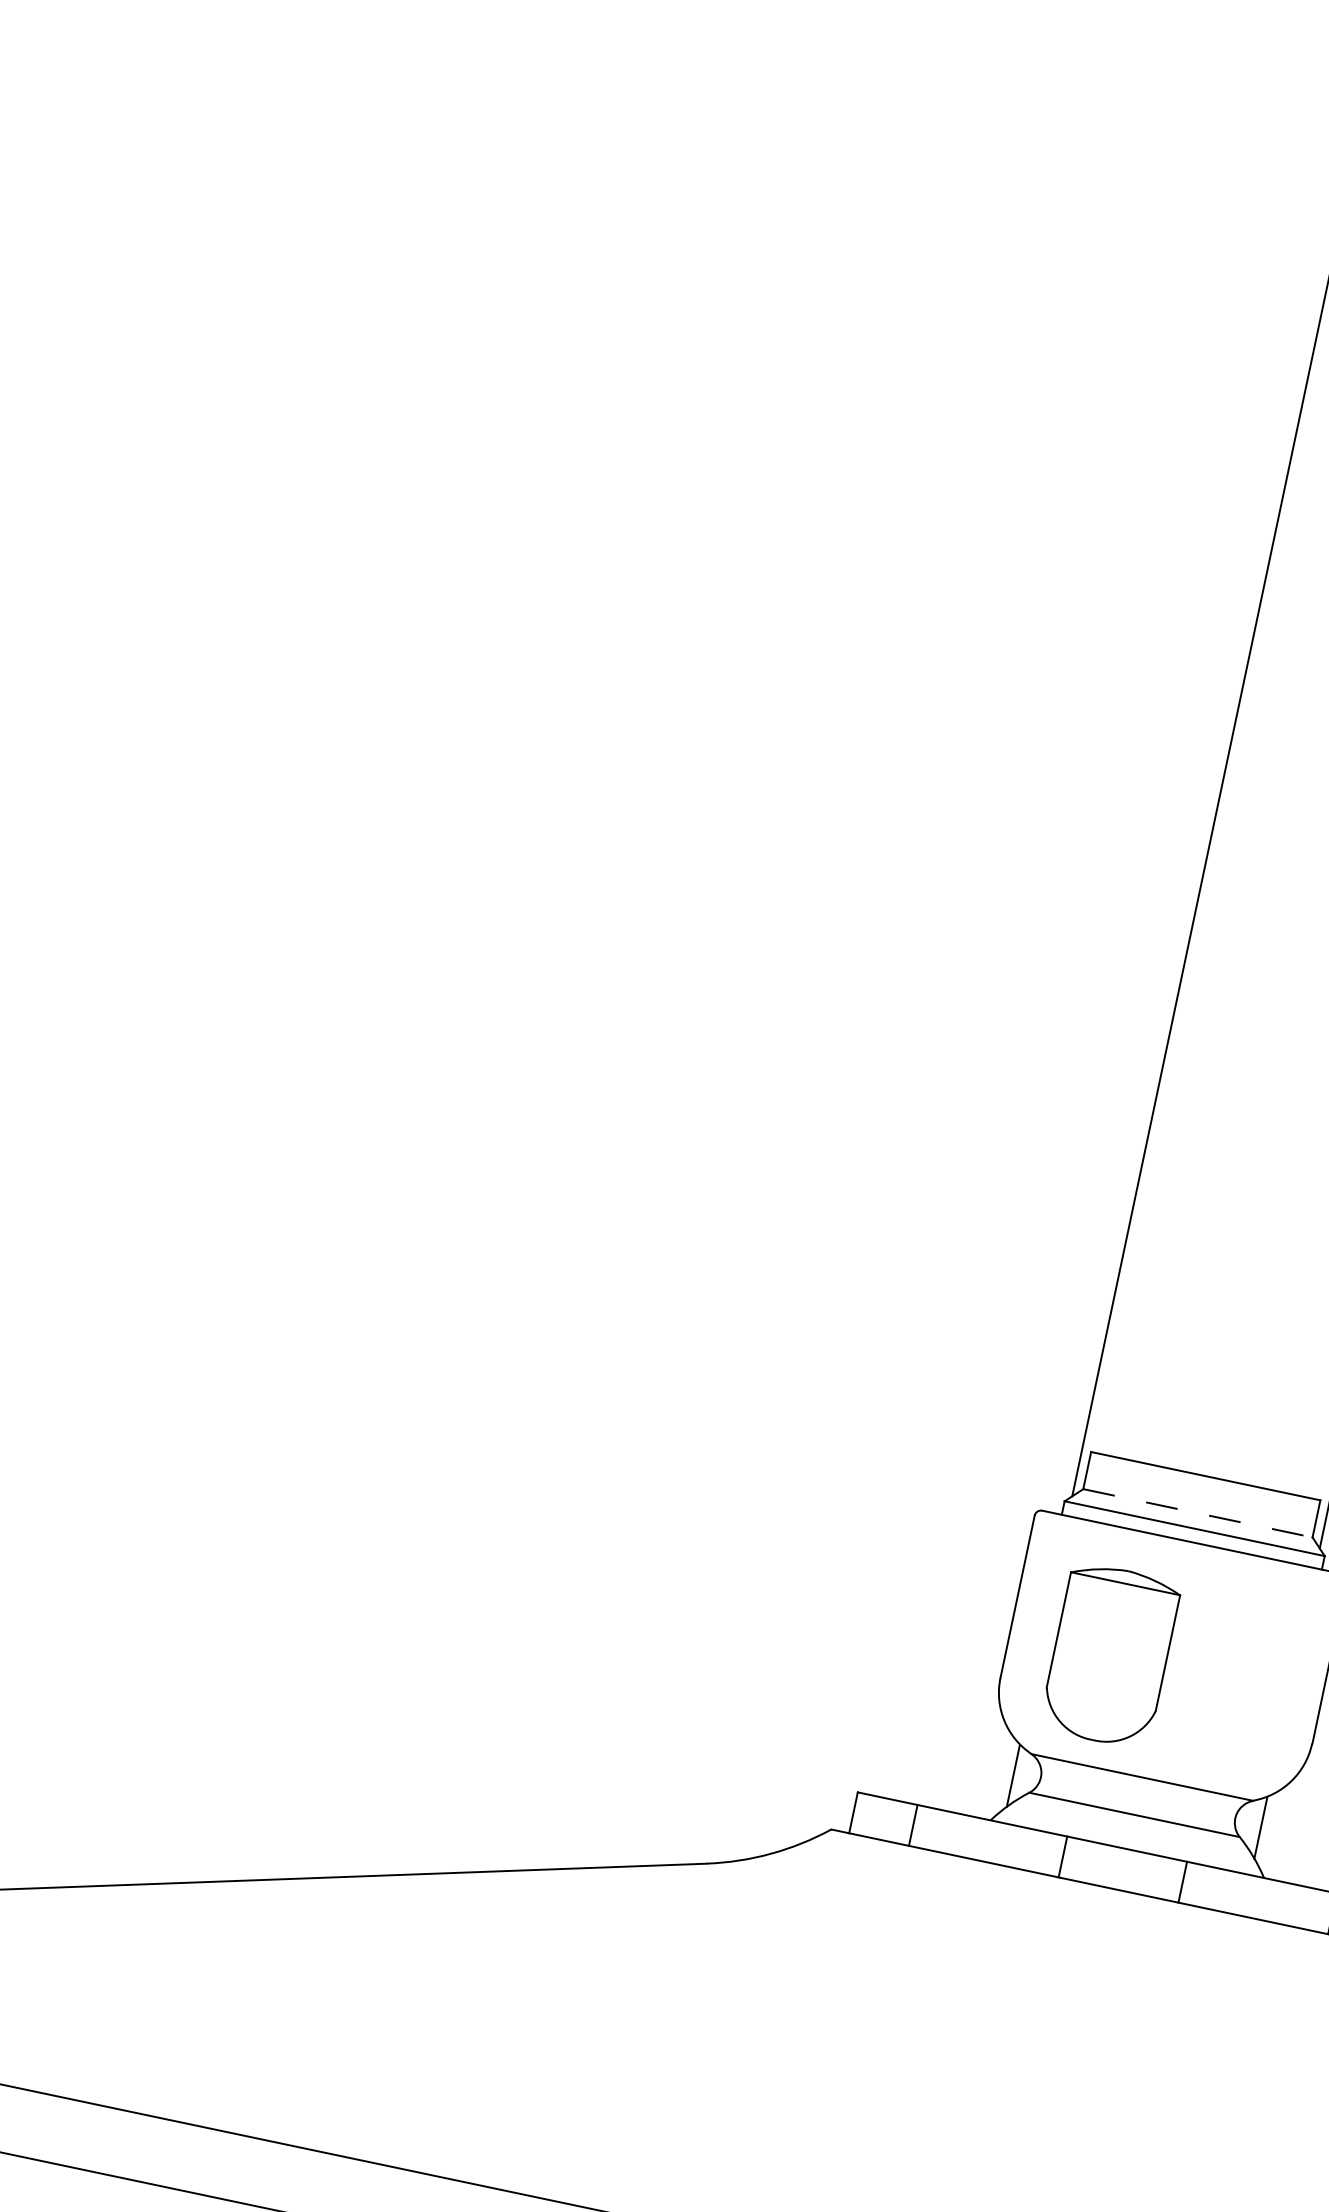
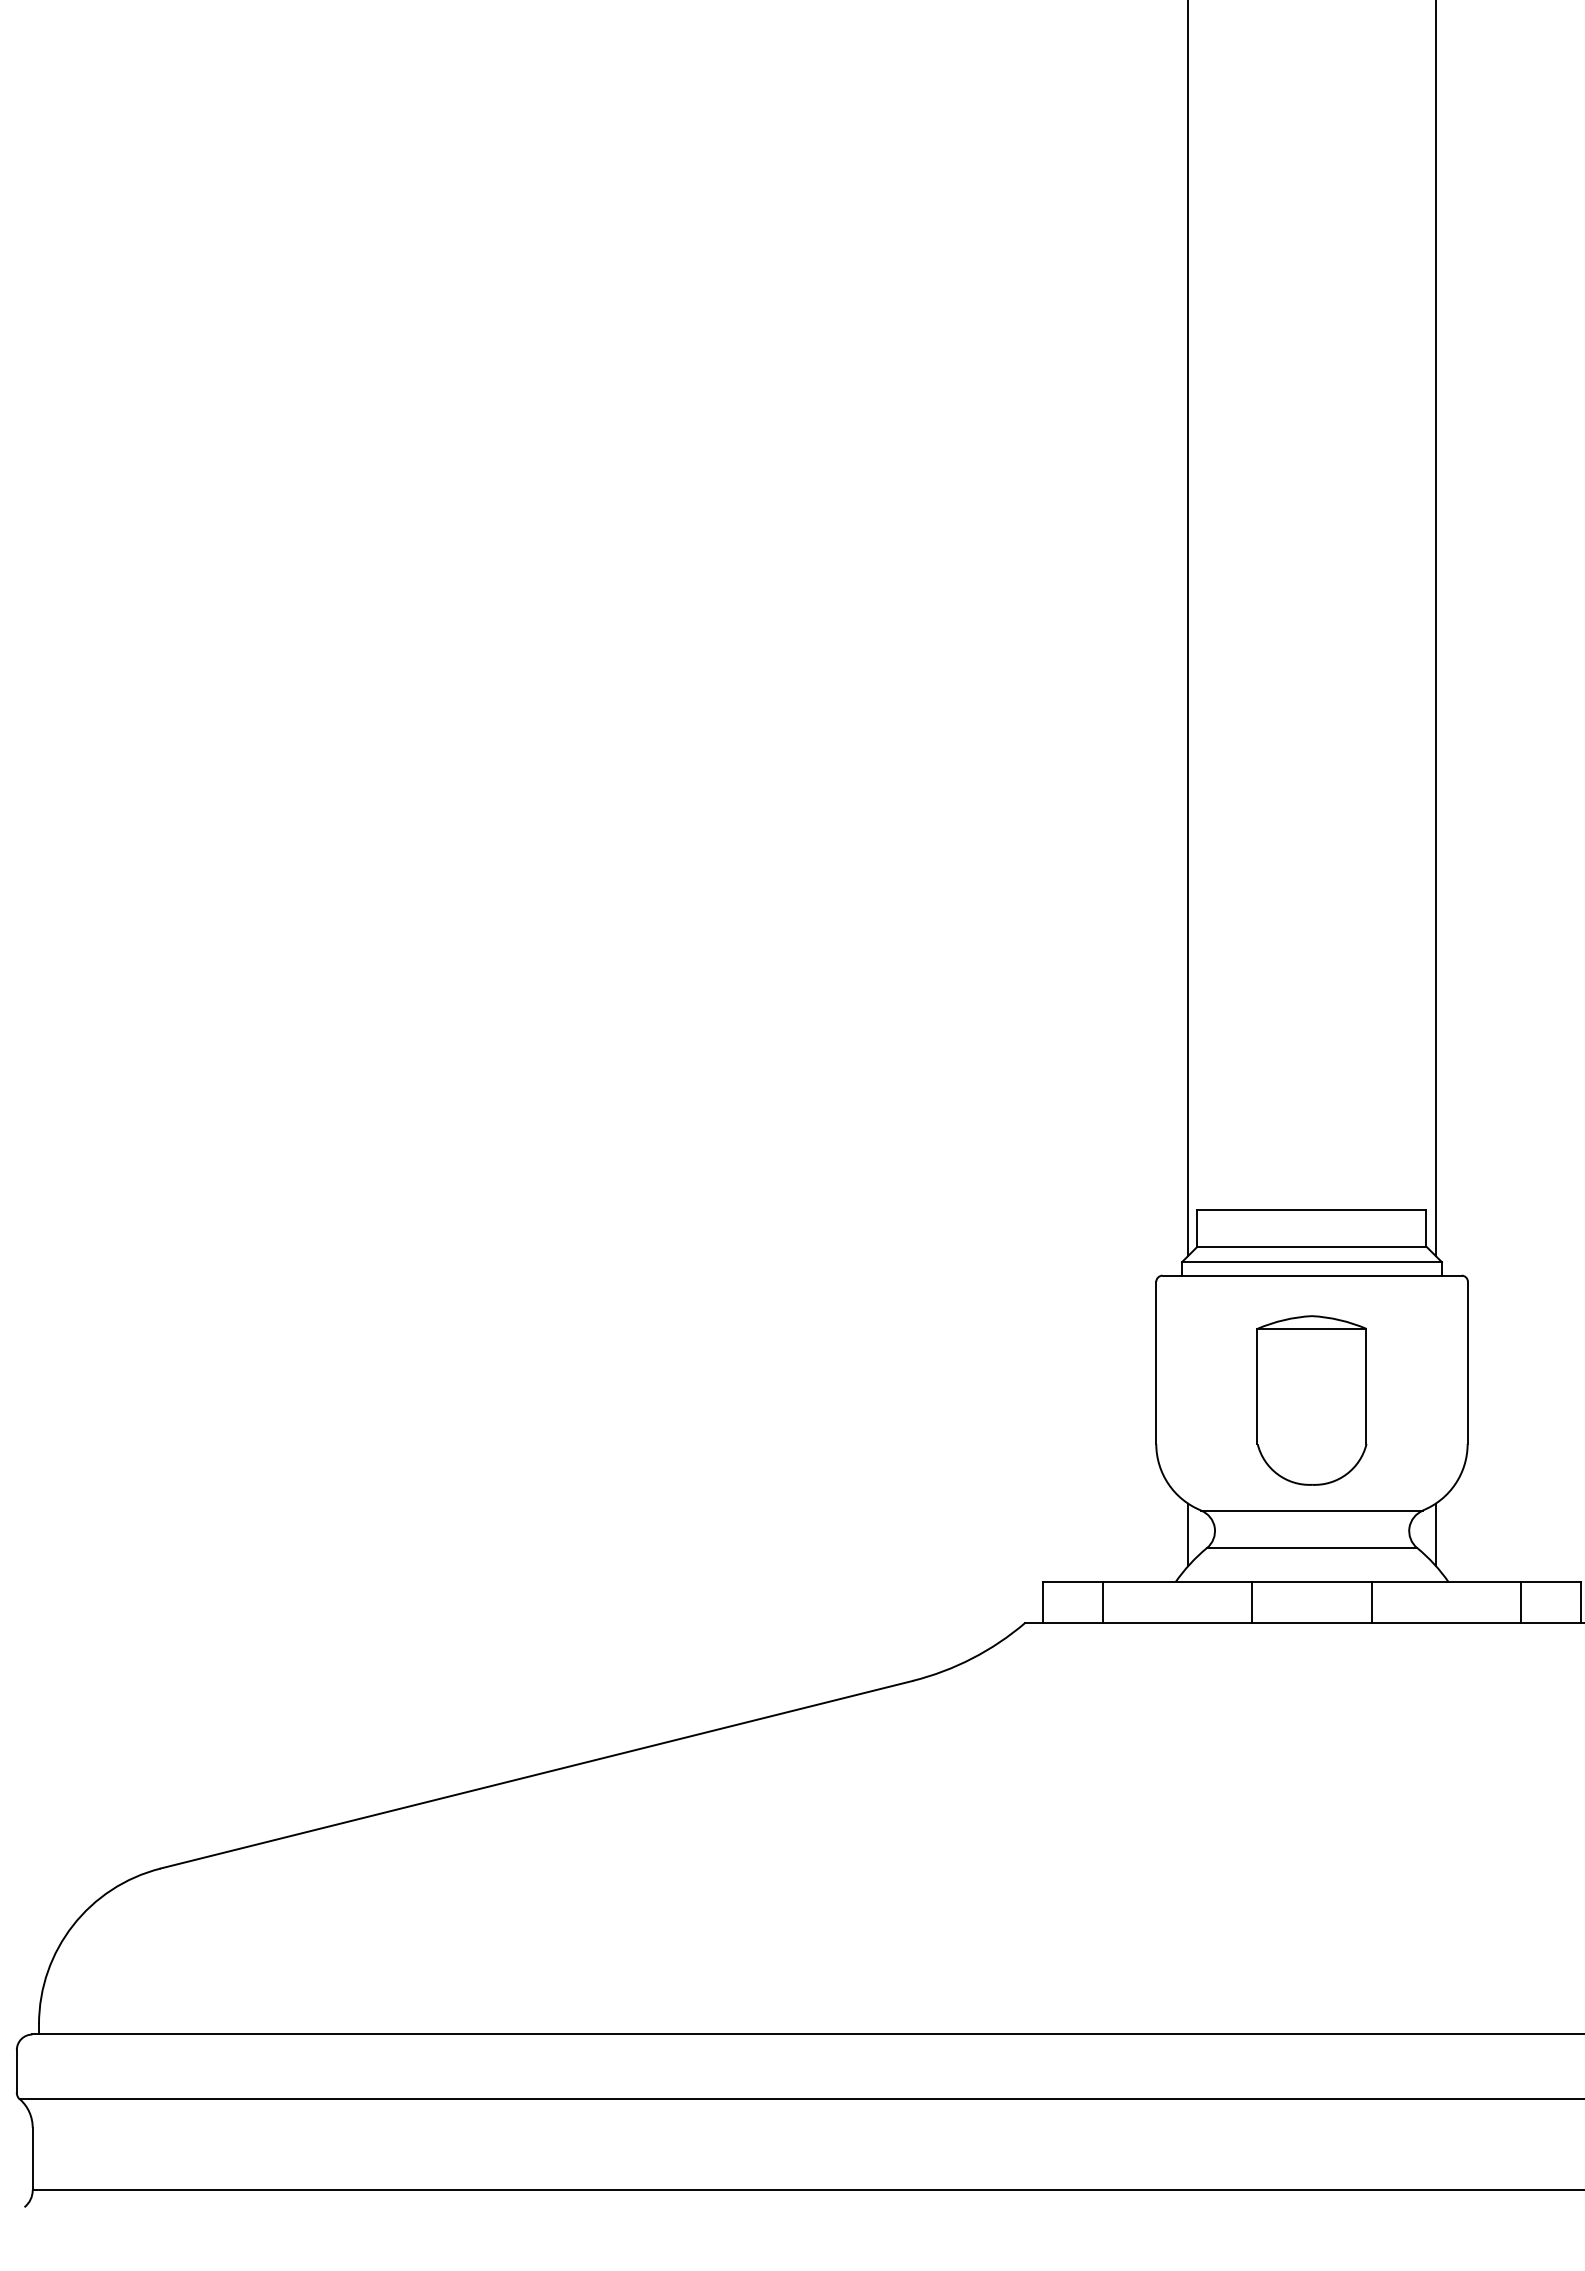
line: (1197, 1512) -> (1311, 1246), dashed -> solid
part: (1110, 1655) -> (1311, 1400), moved

